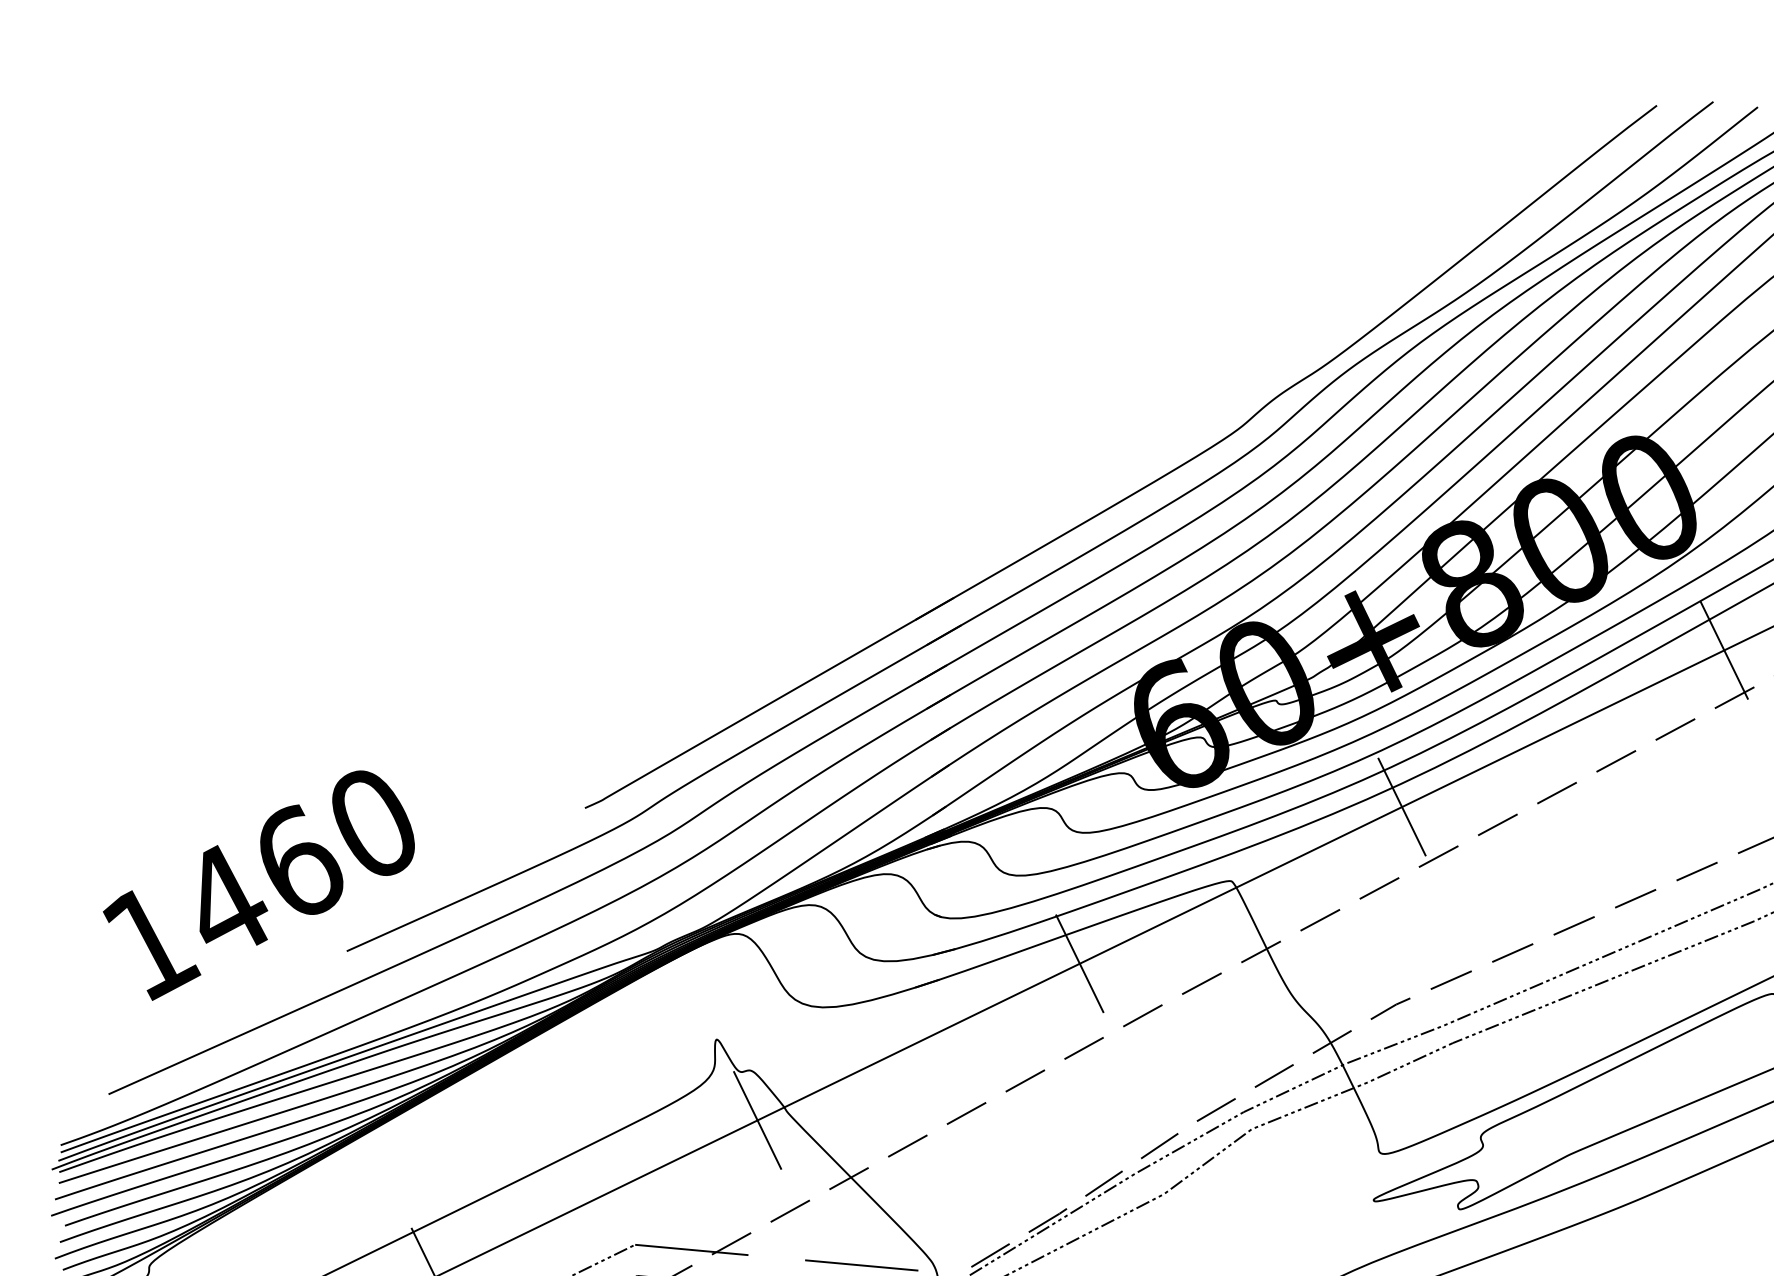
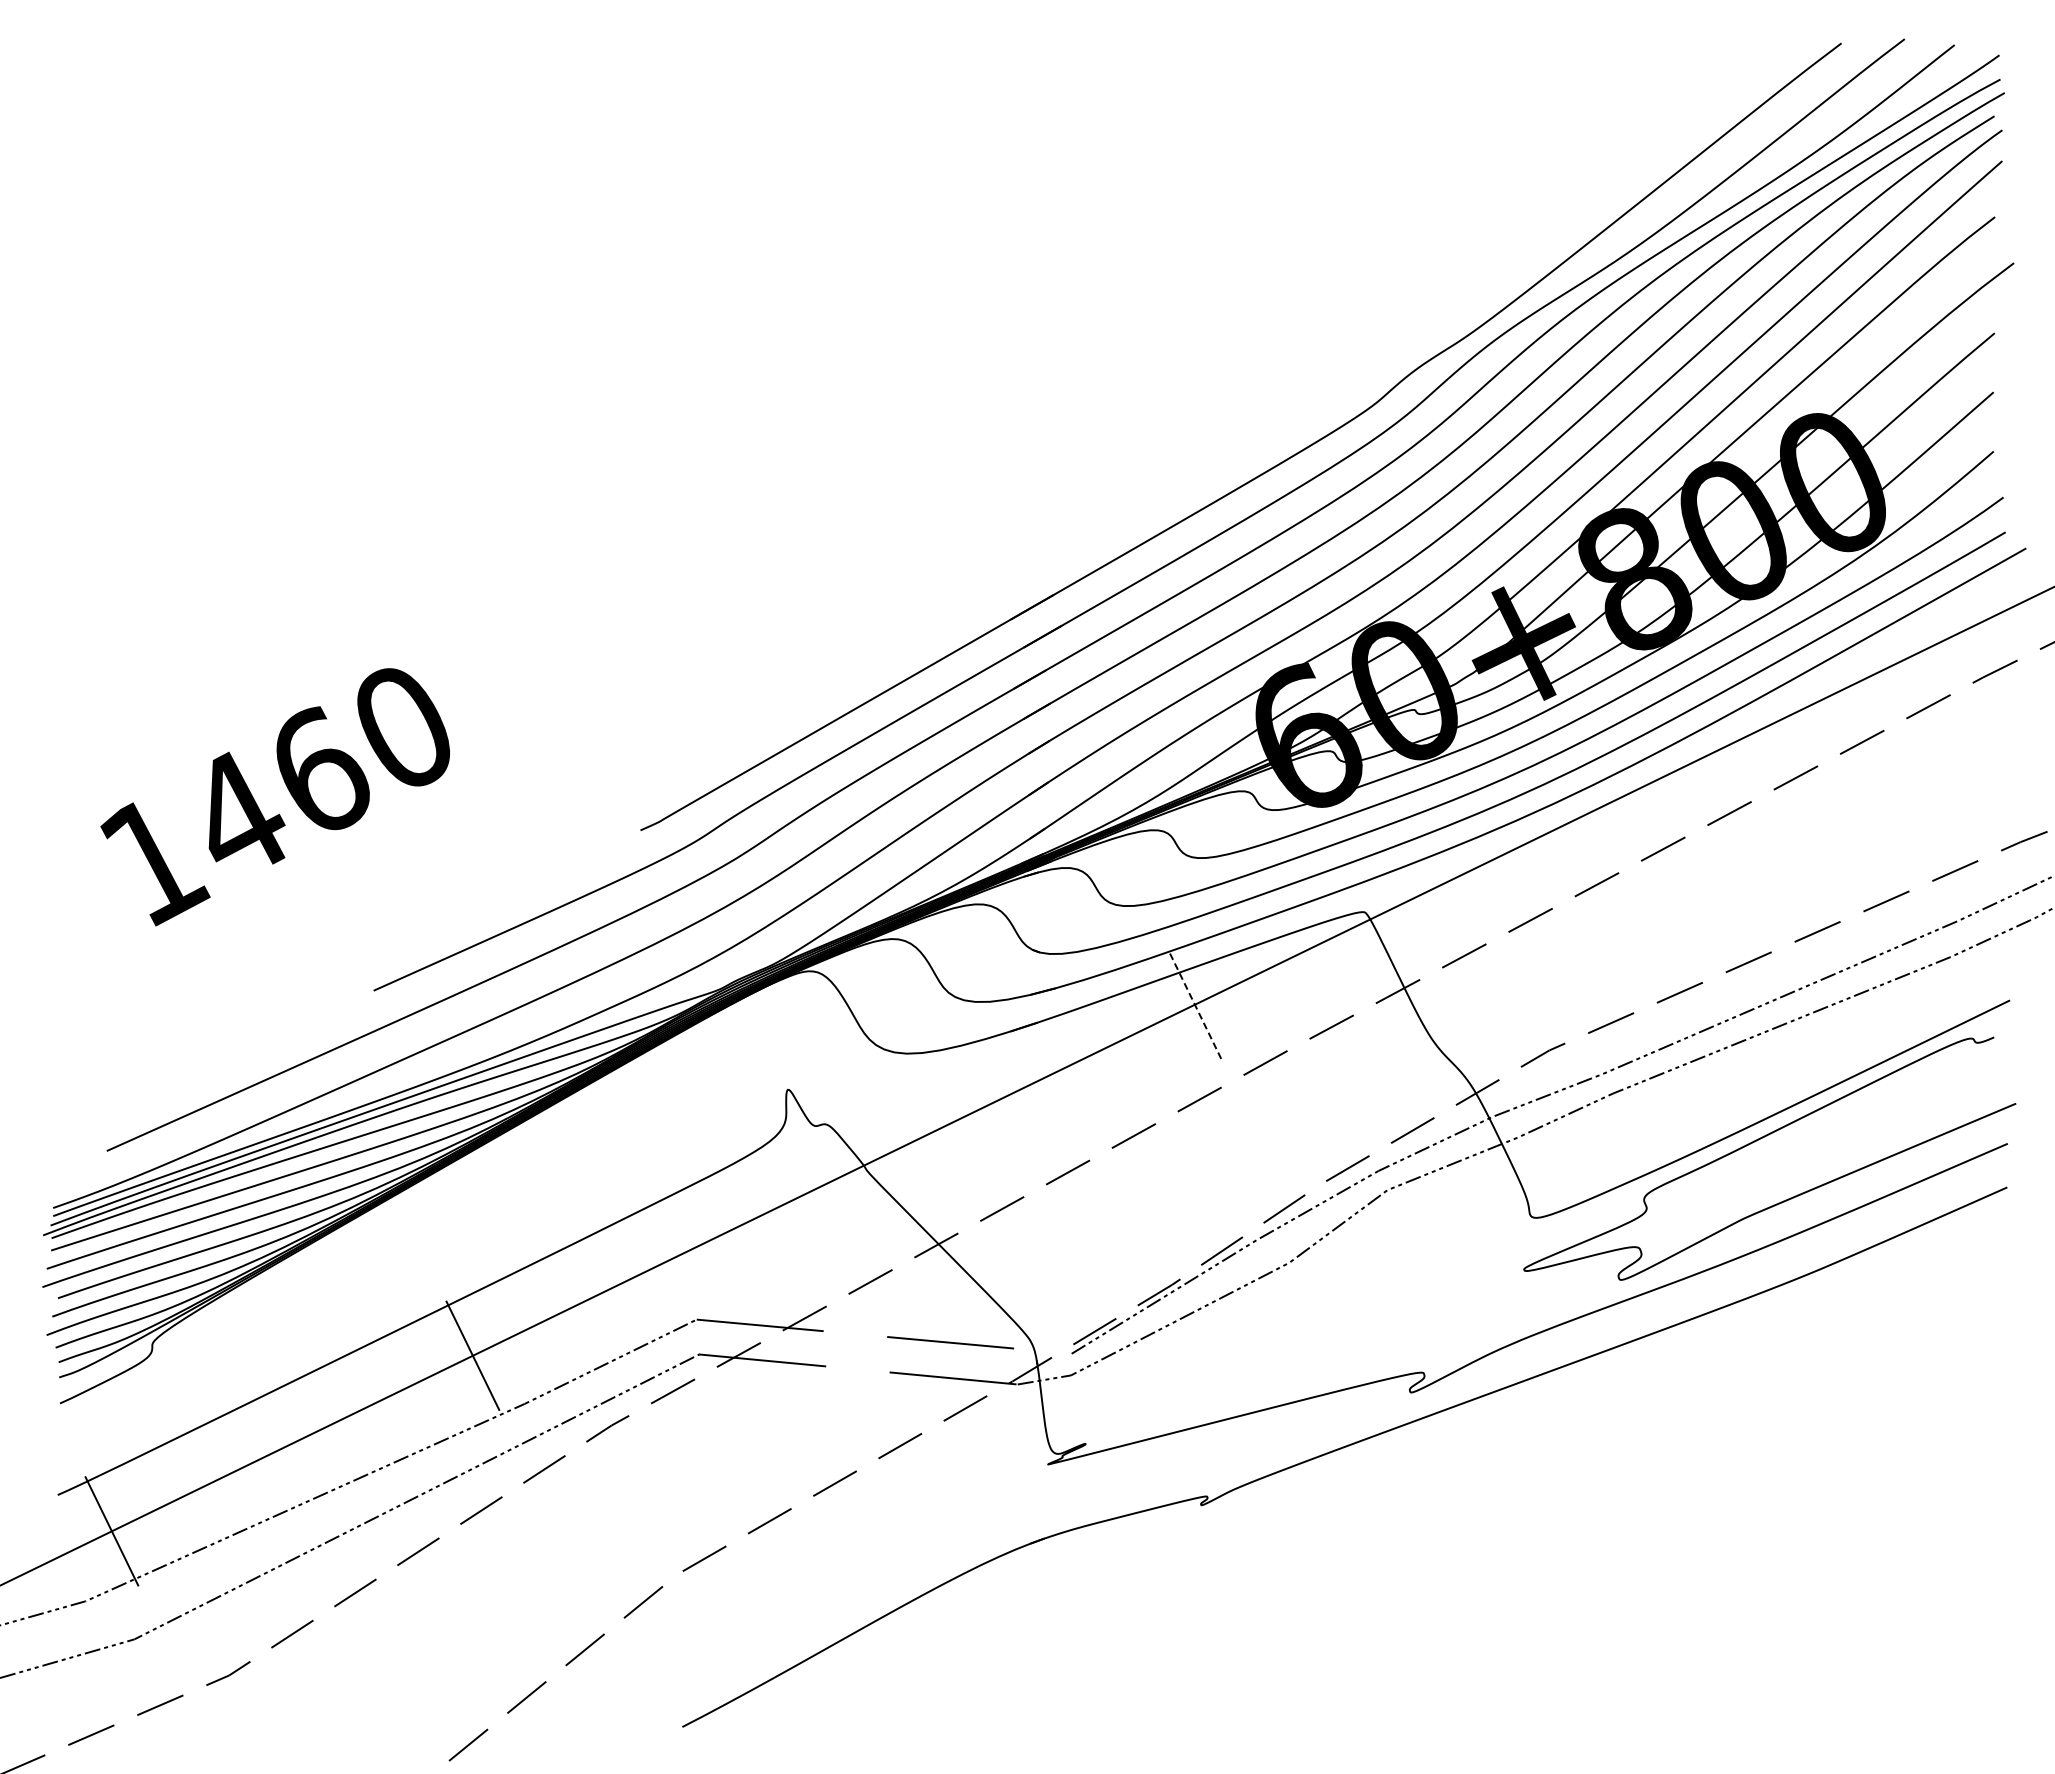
line: (1723, 650) -> (1916, 653), removed
line: (1401, 807) -> (1555, 829), removed
text: (258, 885) -> (274, 797), moved
line: (1079, 963) -> (1194, 1004), solid -> dashed
line: (757, 1120) -> (833, 1180), removed

